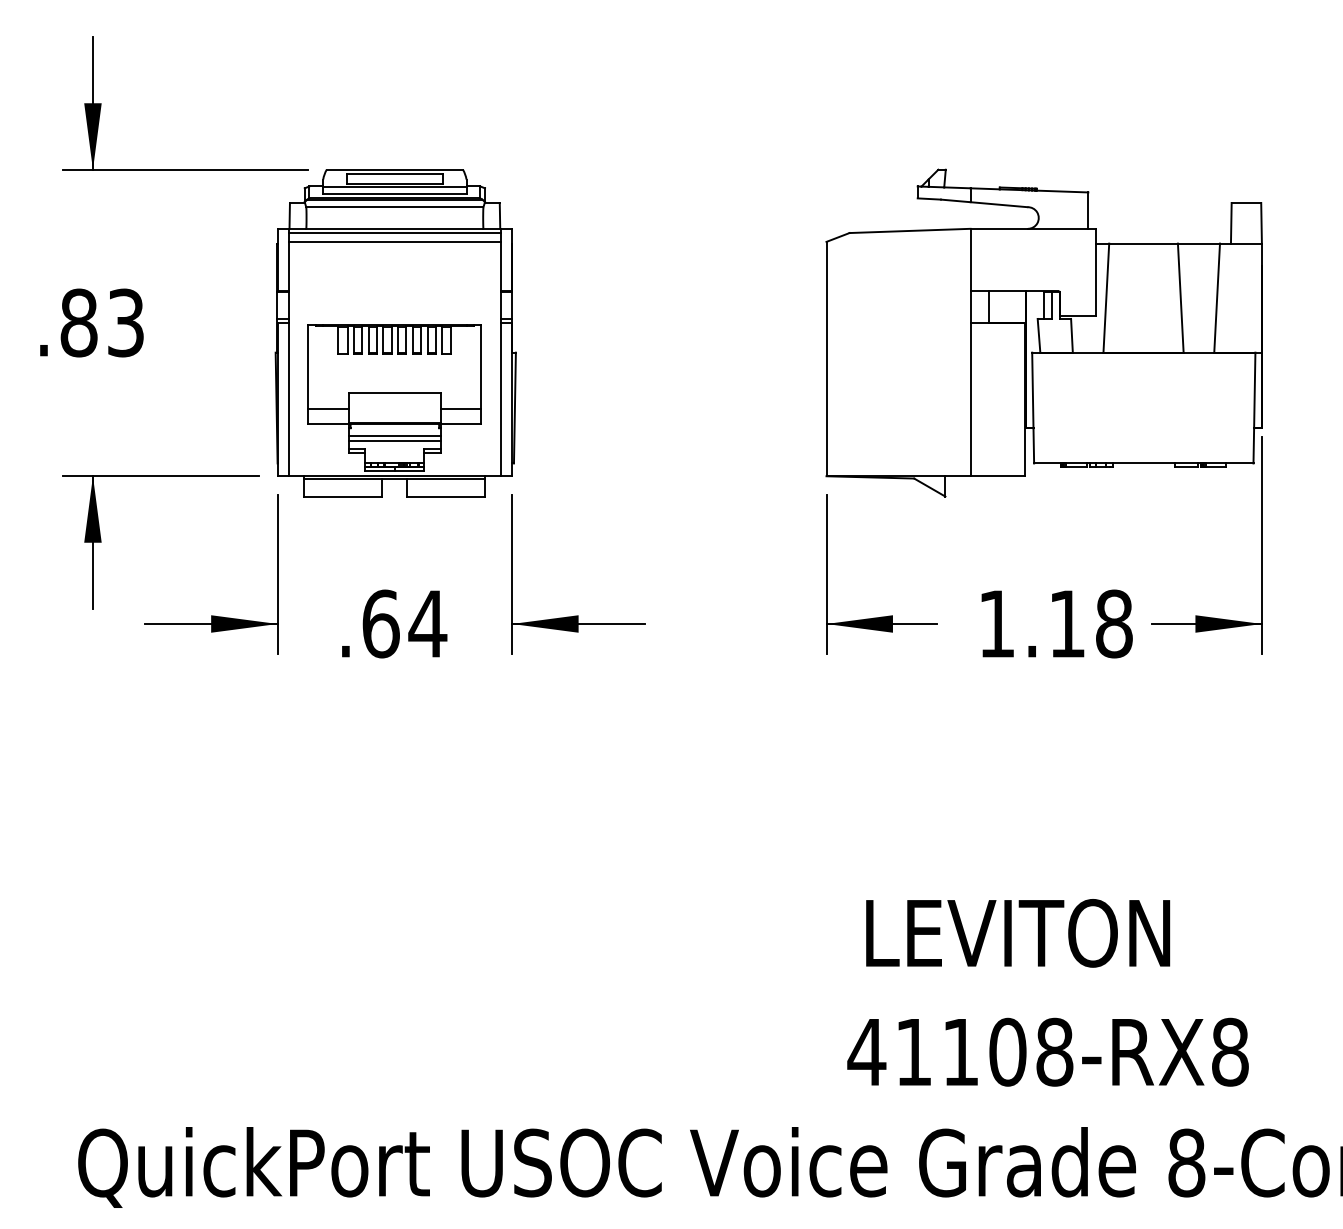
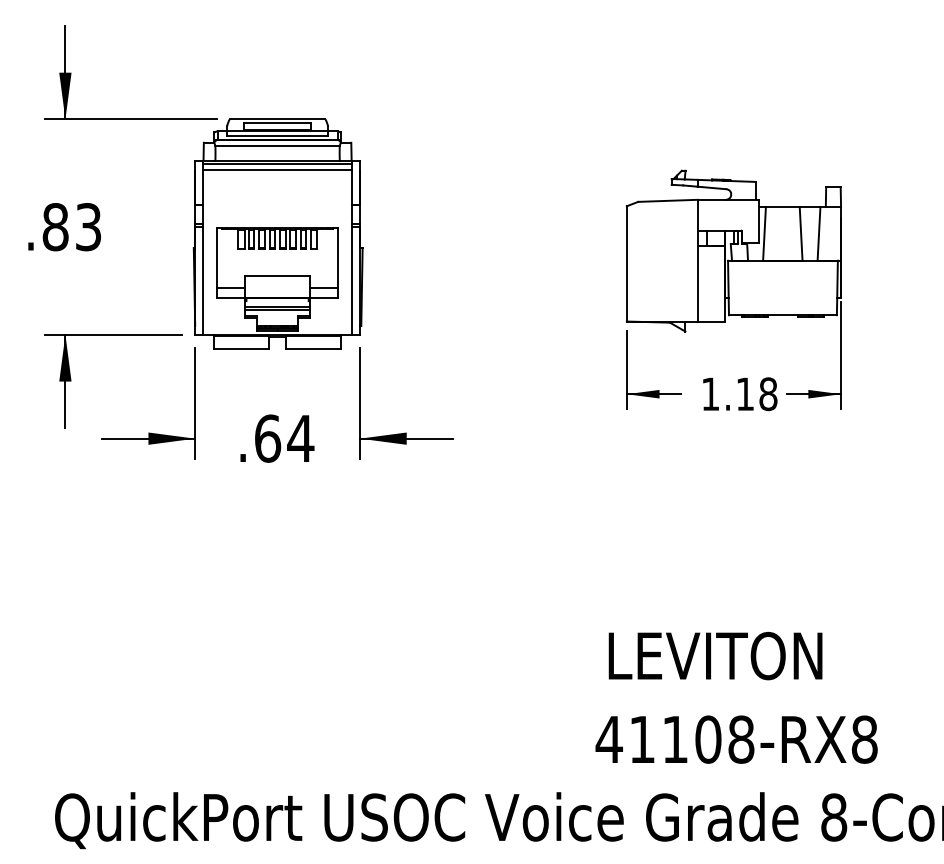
part: (1043, 413) -> (733, 290), size x0.7

